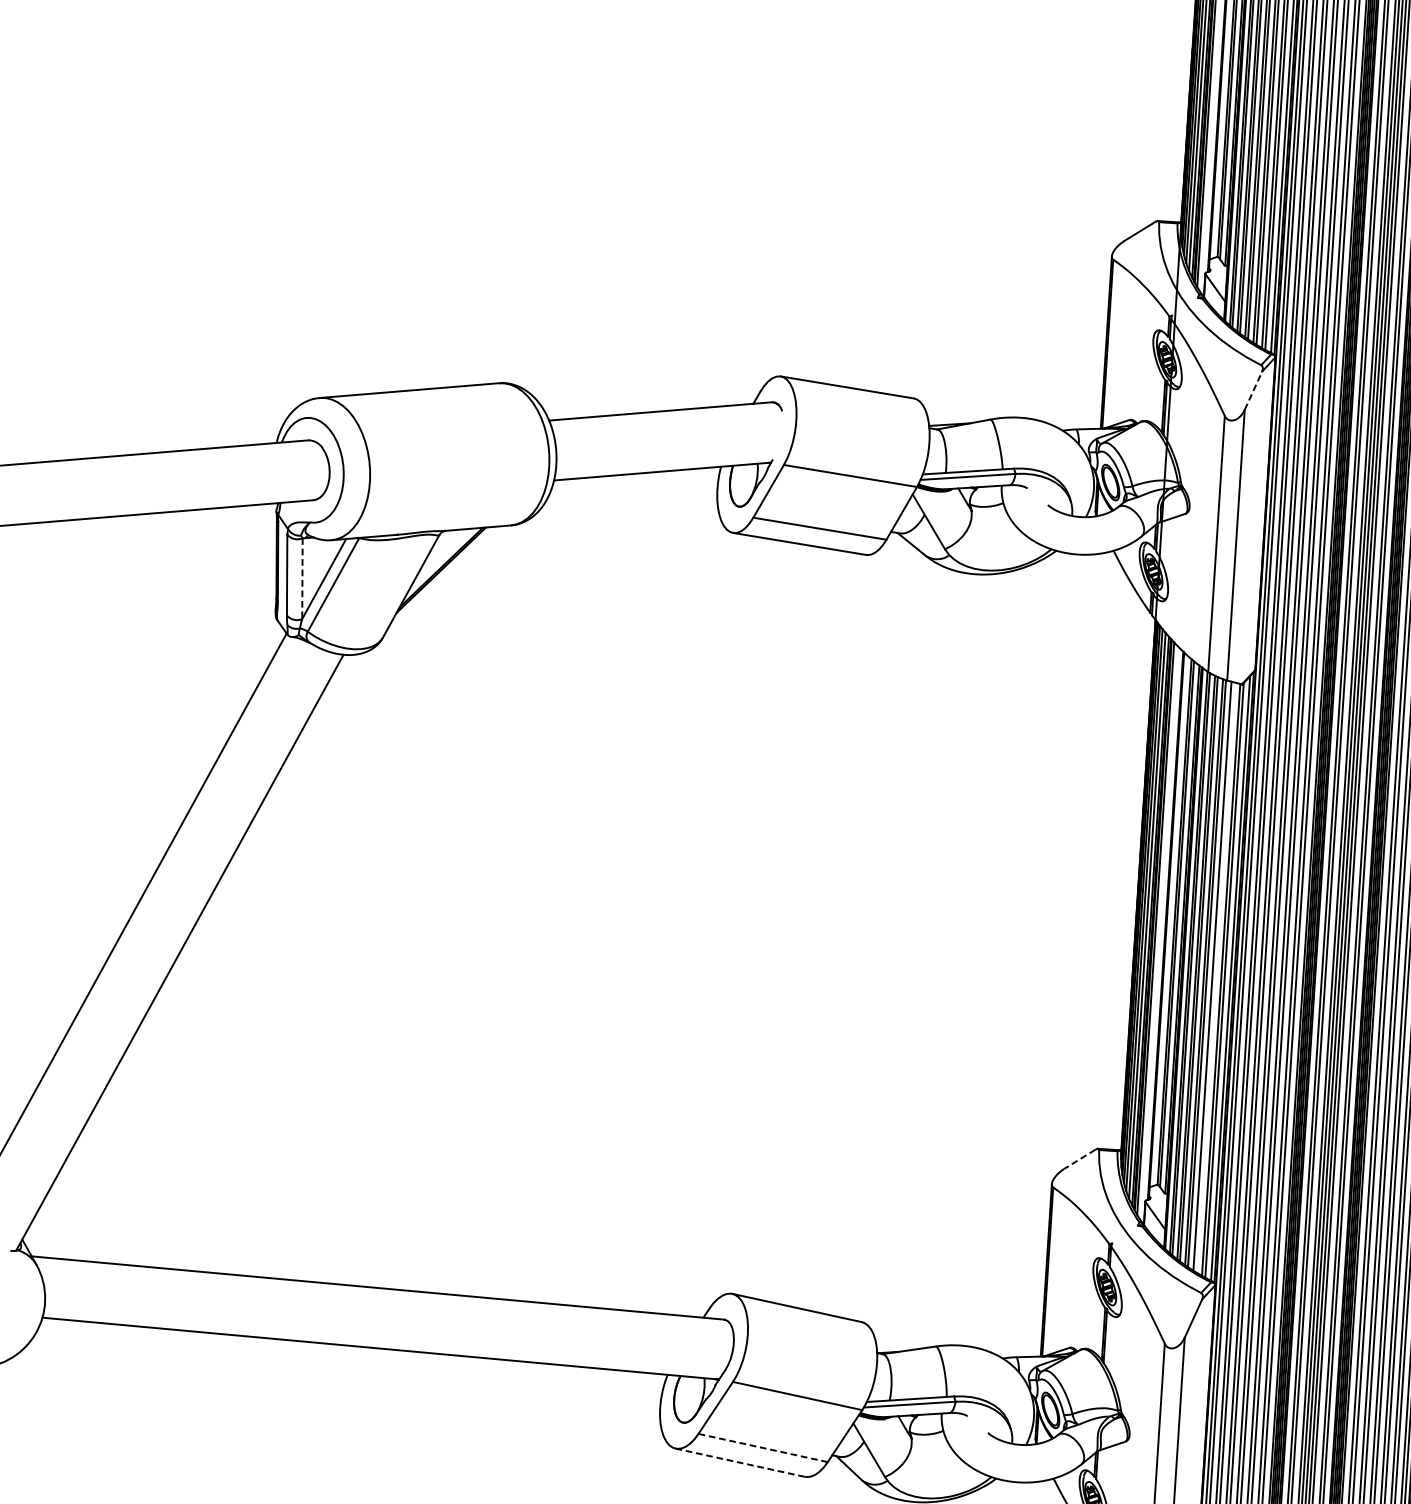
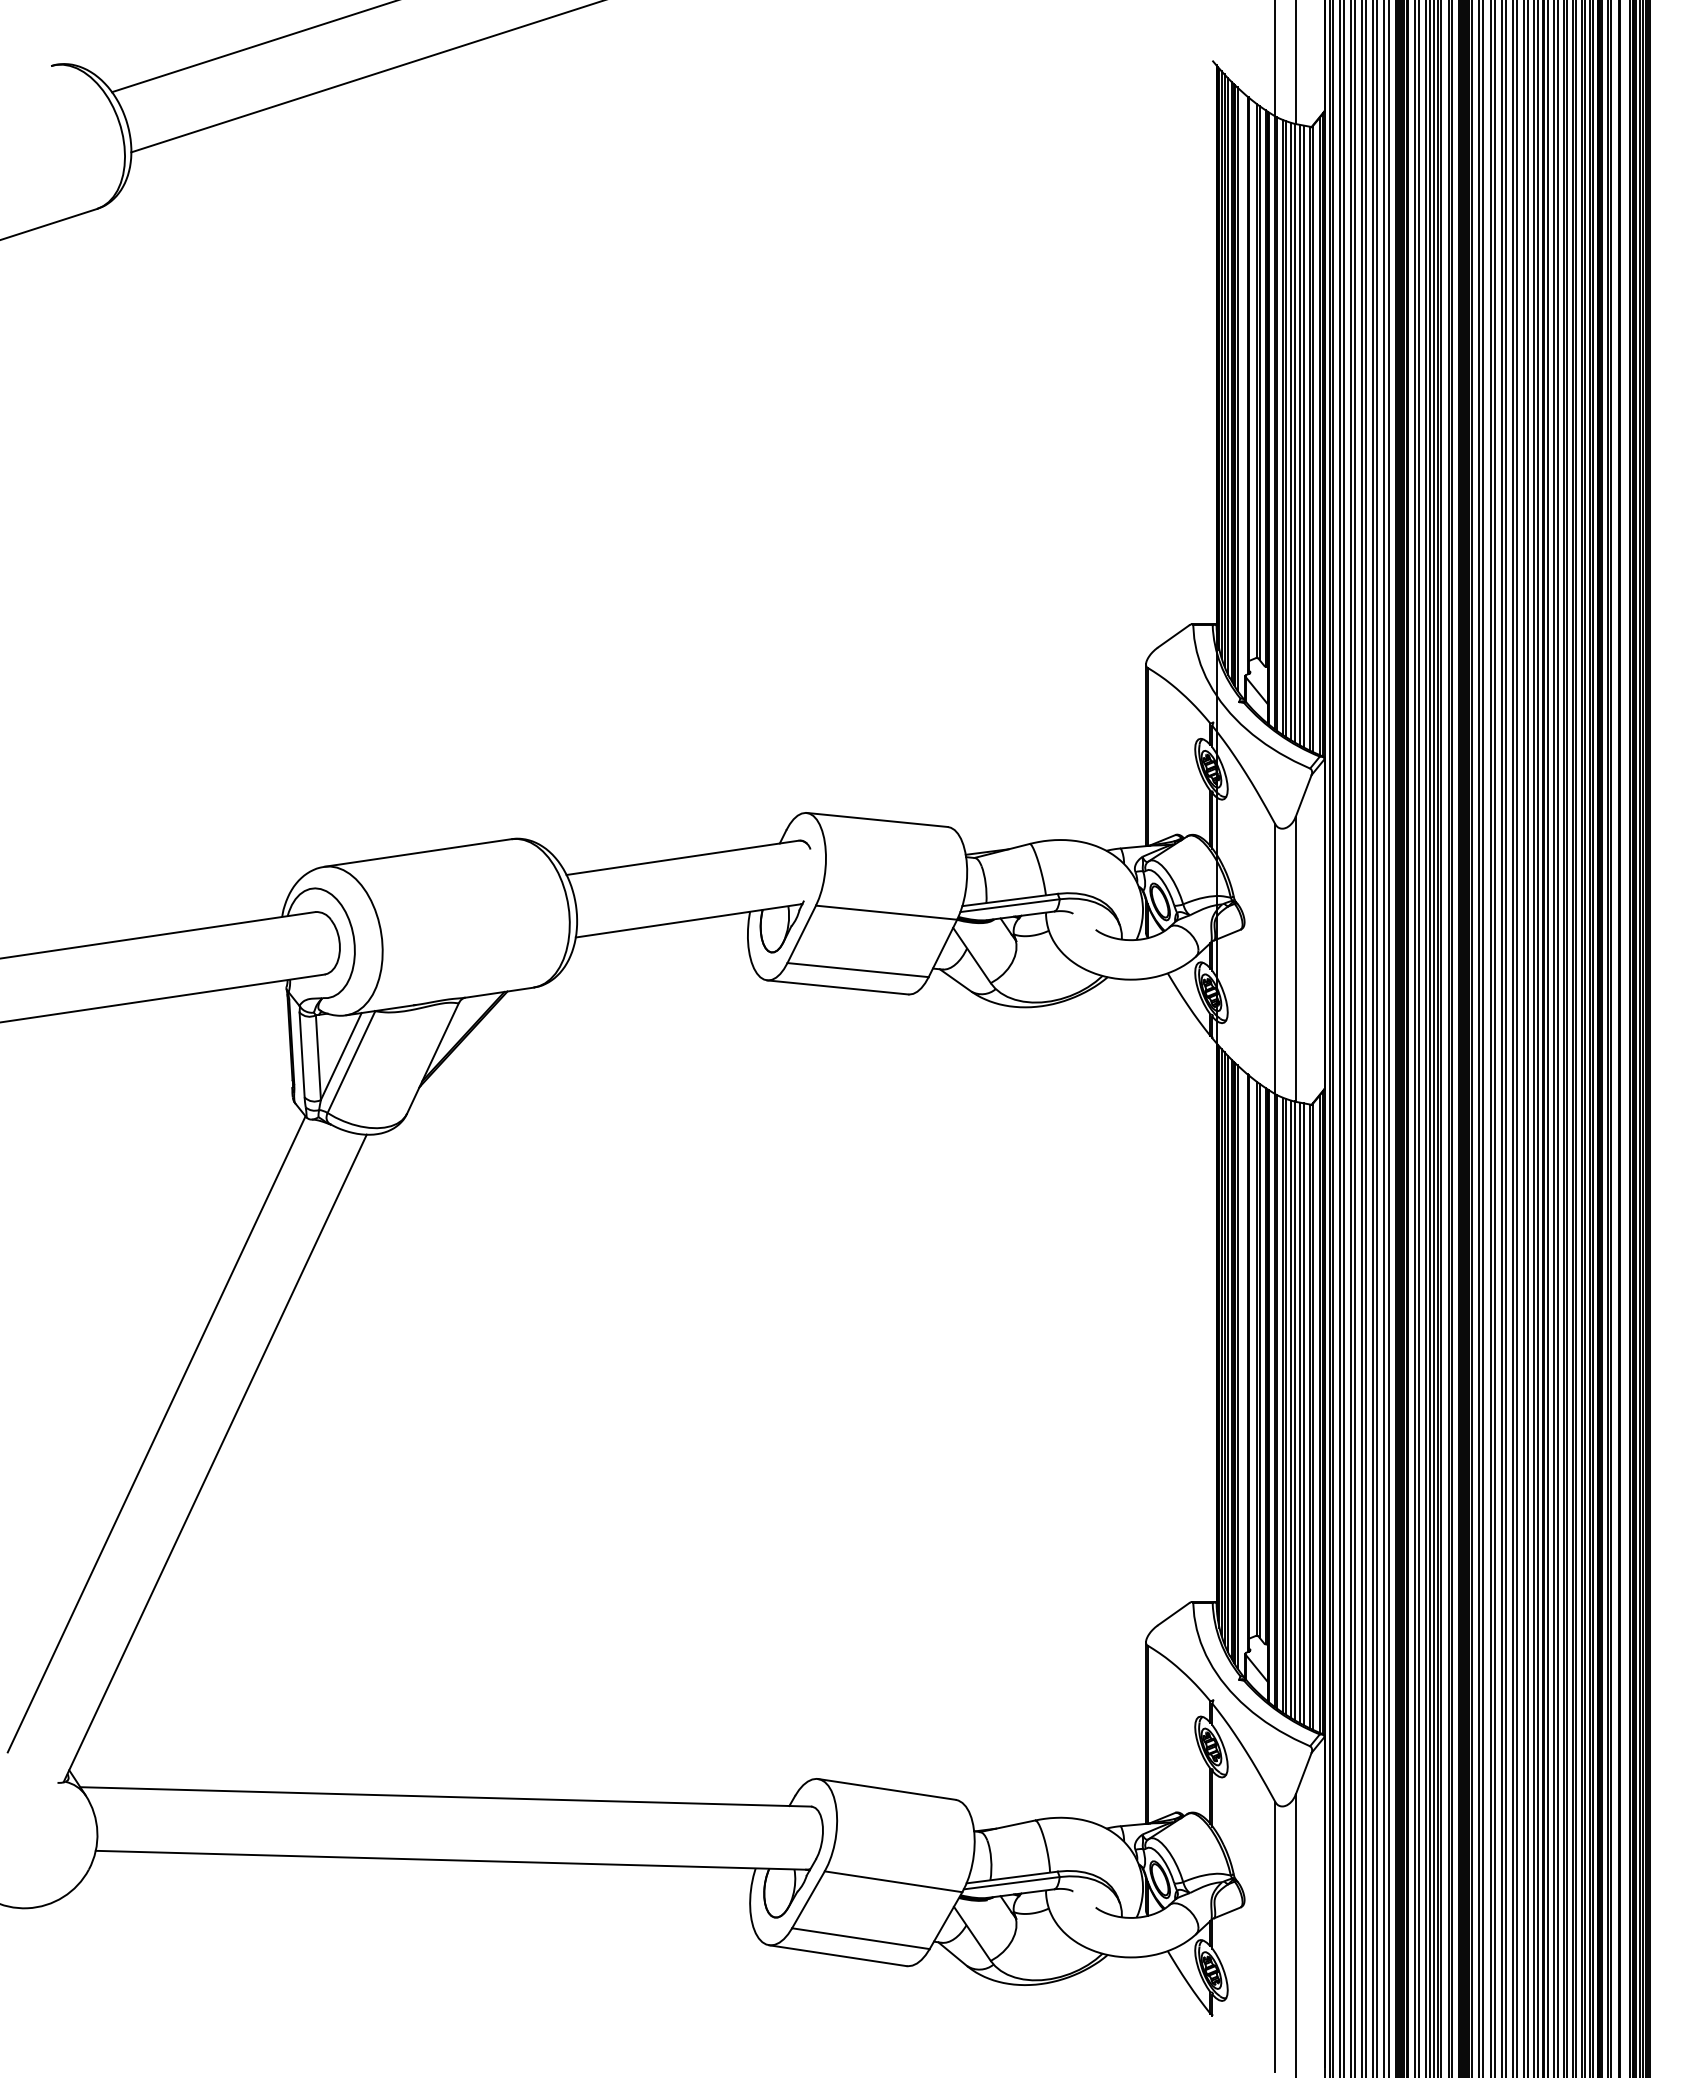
line: (1253, 390) -> (1303, 795), dashed -> solid
line: (302, 579) -> (318, 1058), dashed -> solid
line: (1215, 977) -> (1303, 1414), added
line: (1079, 1159) -> (1173, 1614), dashed -> solid
line: (762, 1447) -> (860, 1938), dashed -> solid
line: (739, 1462) -> (837, 1955), dashed -> solid

